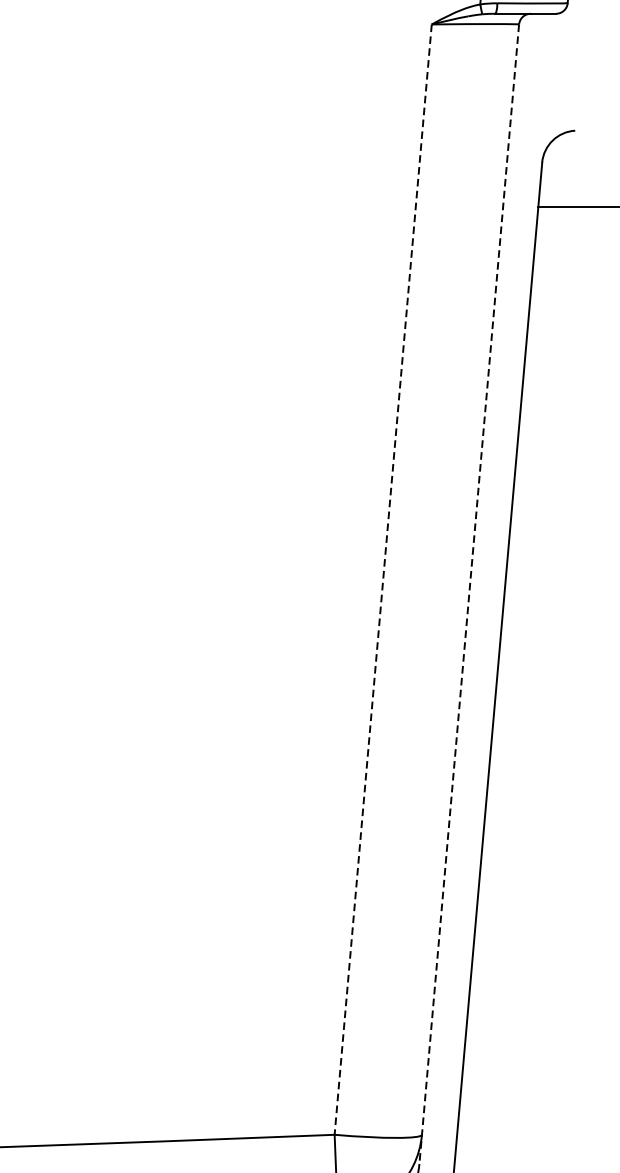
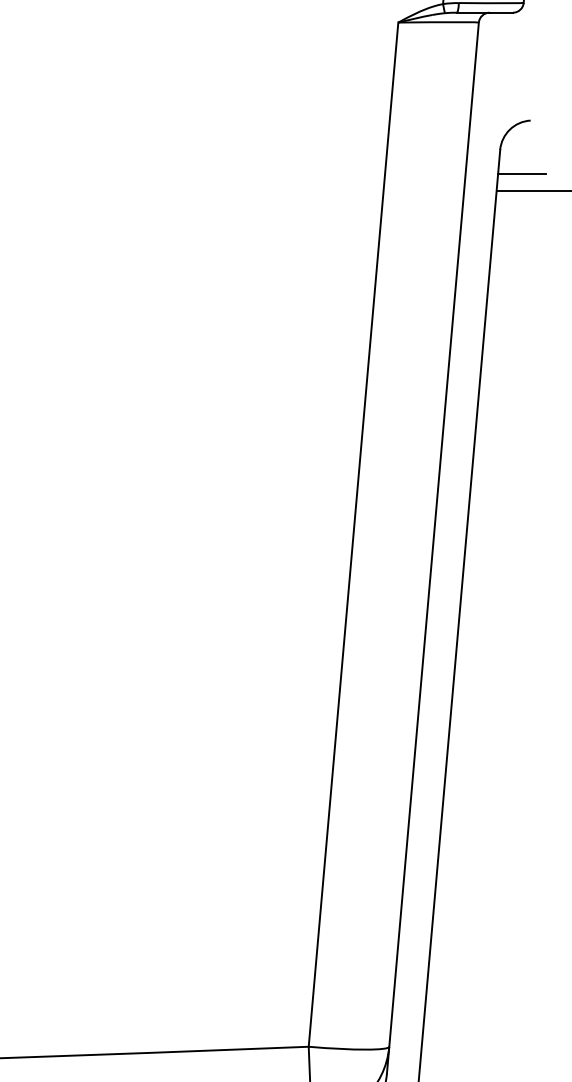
line: (565, 189) -> (521, 174), added
line: (383, 580) -> (353, 535), dashed -> solid
line: (468, 594) -> (432, 548), dashed -> solid

